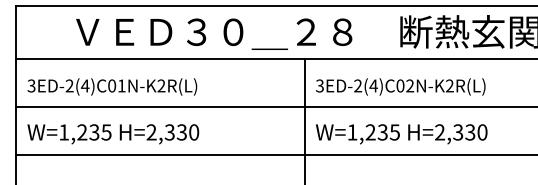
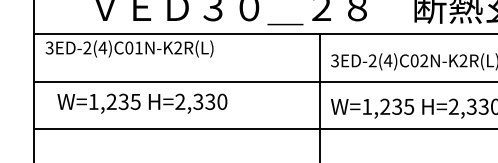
text: (112, 86) -> (129, 48), moved
text: (113, 134) -> (142, 103), moved

